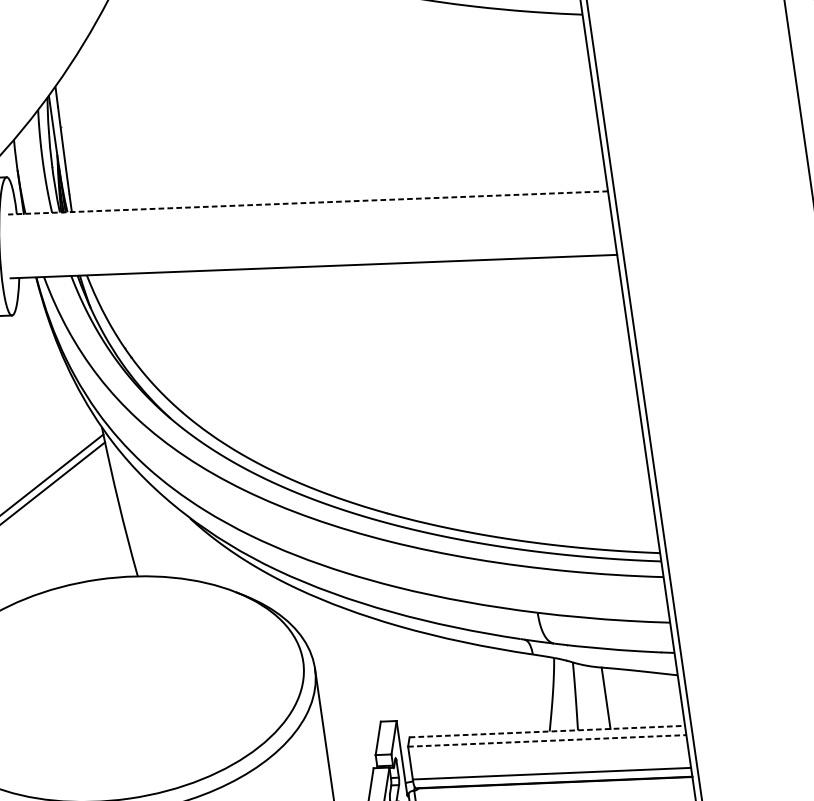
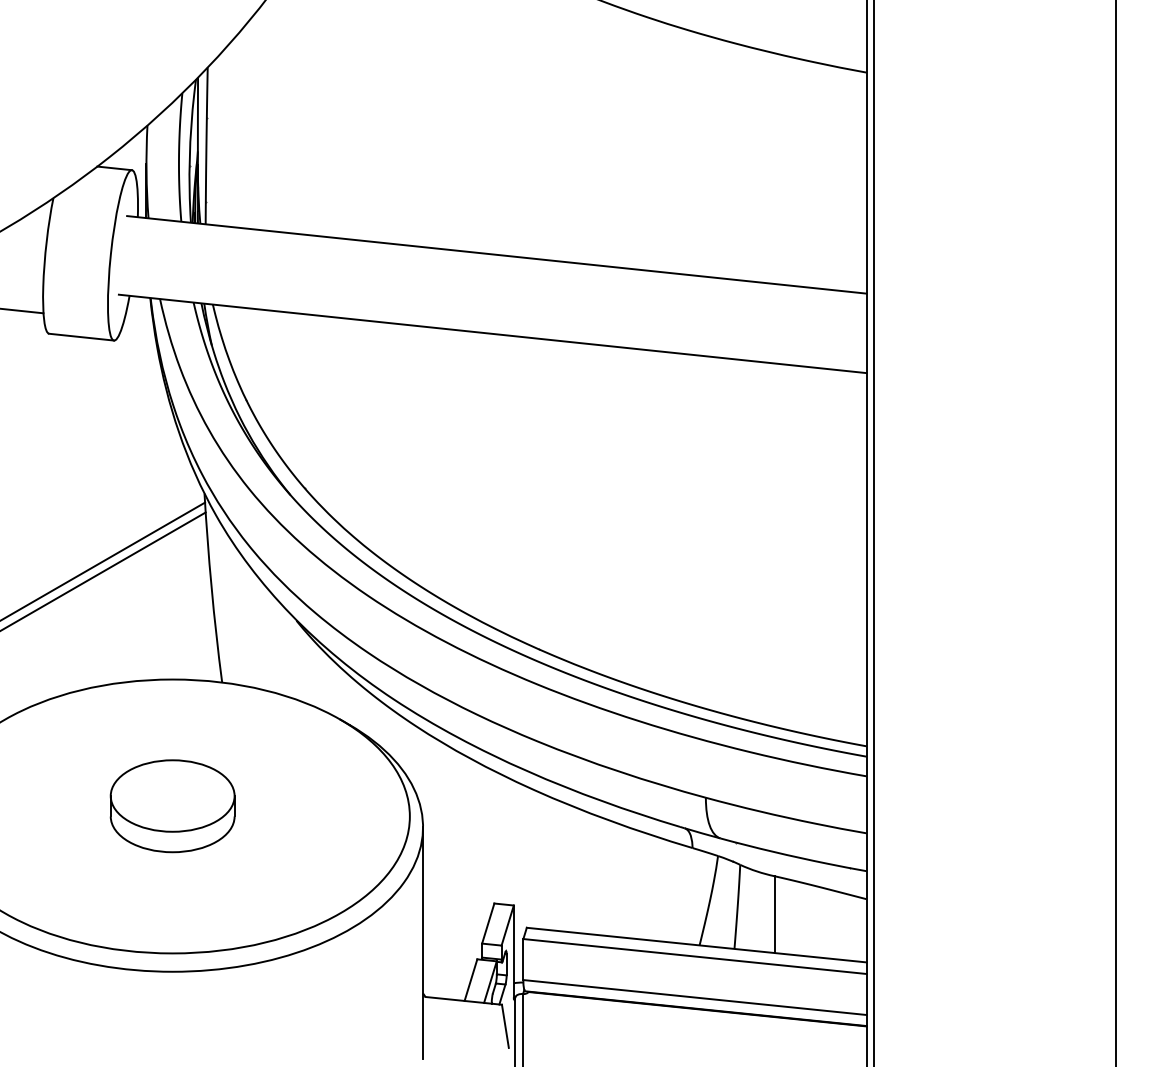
line: (307, 202) -> (496, 254), dashed -> solid
part: (112, 681) -> (172, 806), added
line: (547, 731) -> (696, 945), dashed -> solid
line: (547, 740) -> (695, 956), dashed -> solid

